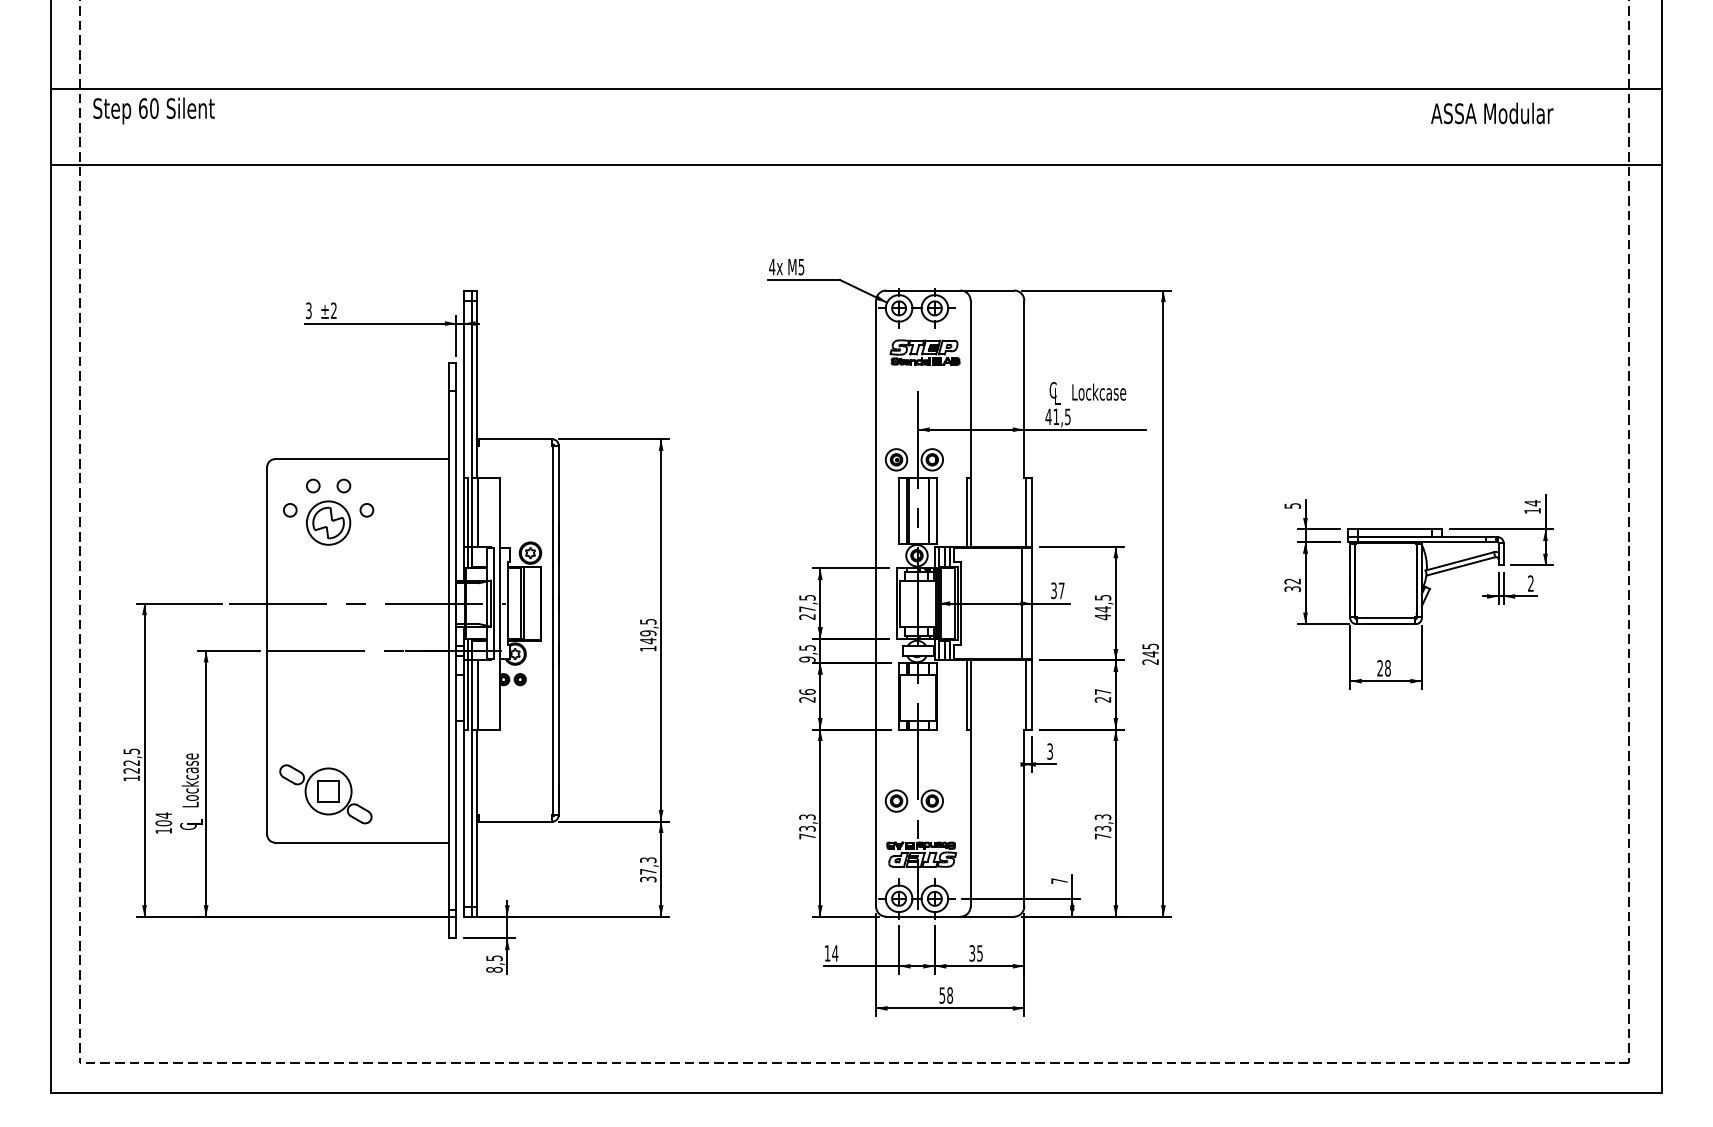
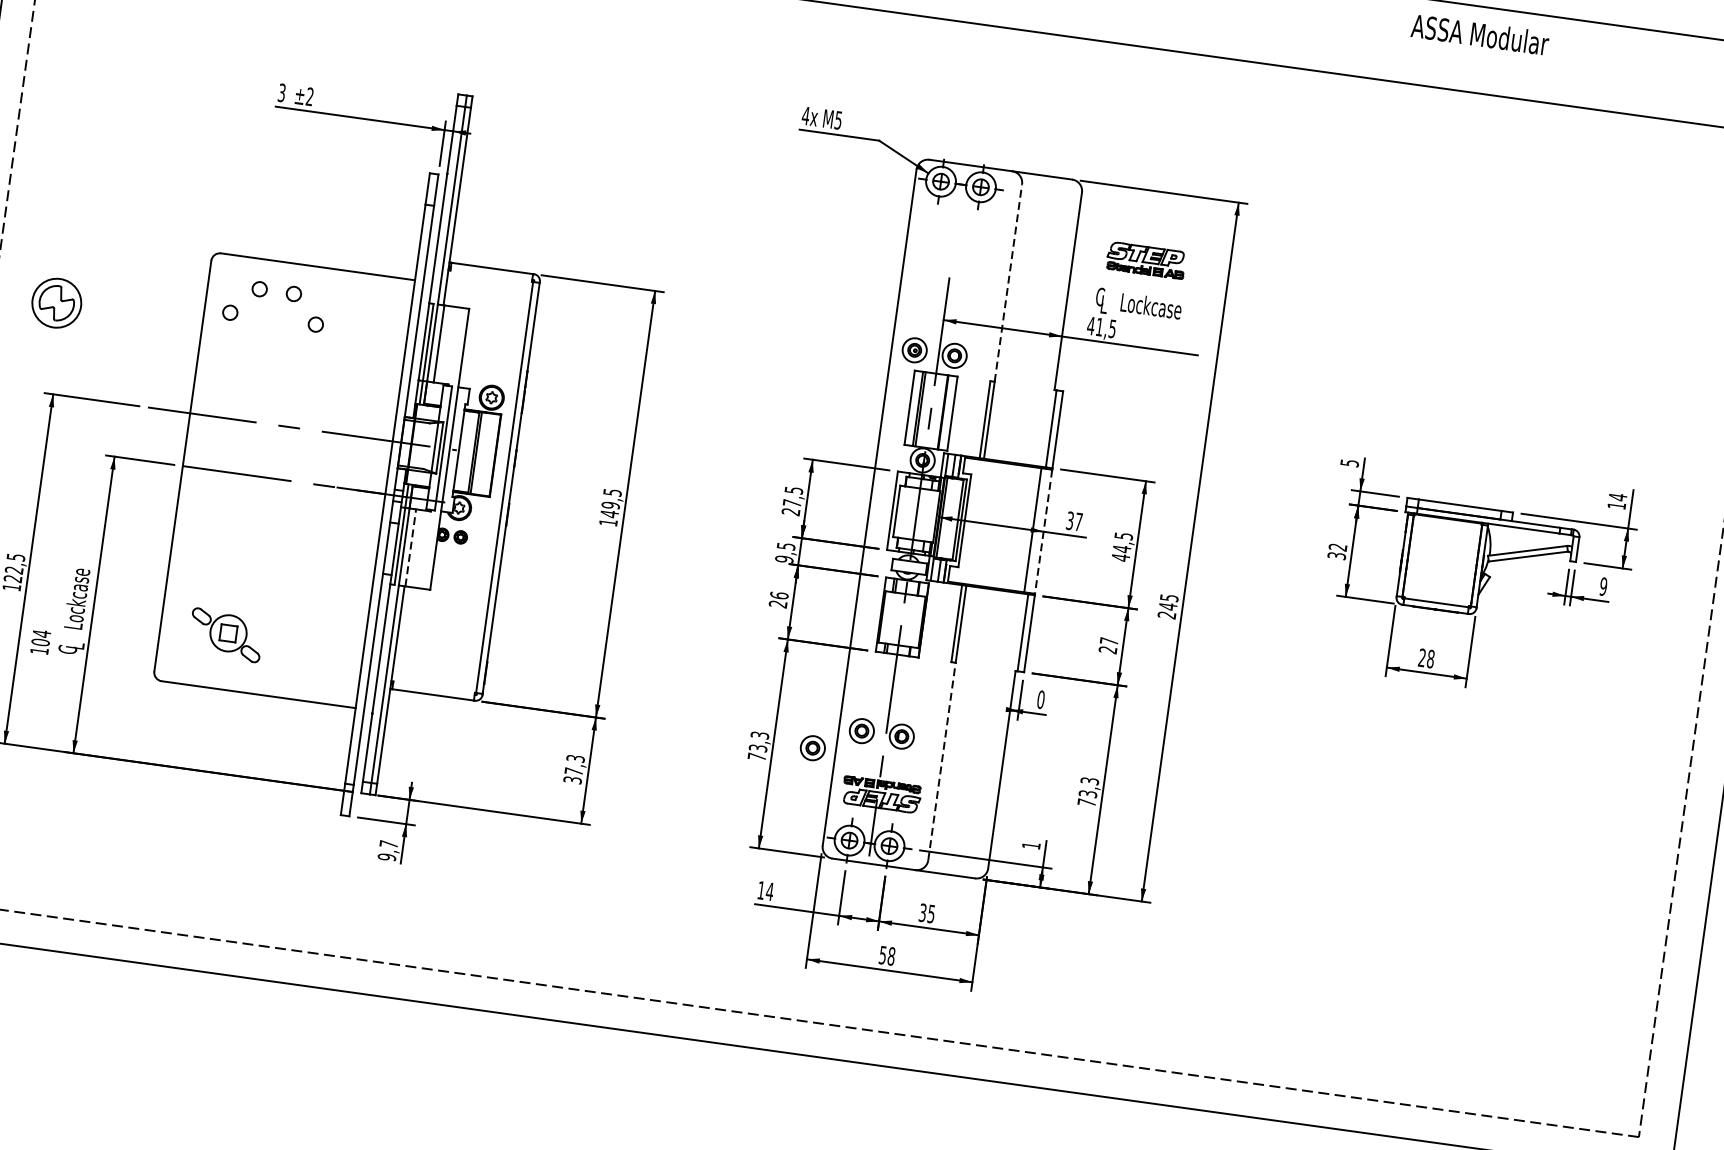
text: (1492, 113) -> (1480, 34), moved
part: (924, 352) -> (1145, 260), moved
line: (970, 388) -> (1008, 282), solid -> dashed
part: (328, 522) -> (56, 302), moved
text: (1530, 583) -> (1603, 586), 2 -> 9
line: (1032, 603) -> (1044, 531), solid -> dashed
line: (477, 695) -> (410, 548), solid -> dashed
text: (1050, 751) -> (1041, 699), 3 -> 0
part: (325, 794) -> (225, 635), size x0.7
line: (970, 817) -> (941, 760), solid -> dashed
part: (855, 821) -> (812, 747), added
text: (1059, 880) -> (1031, 845), 7 -> 1
text: (494, 963) -> (388, 850), 8,5 -> 9,7

